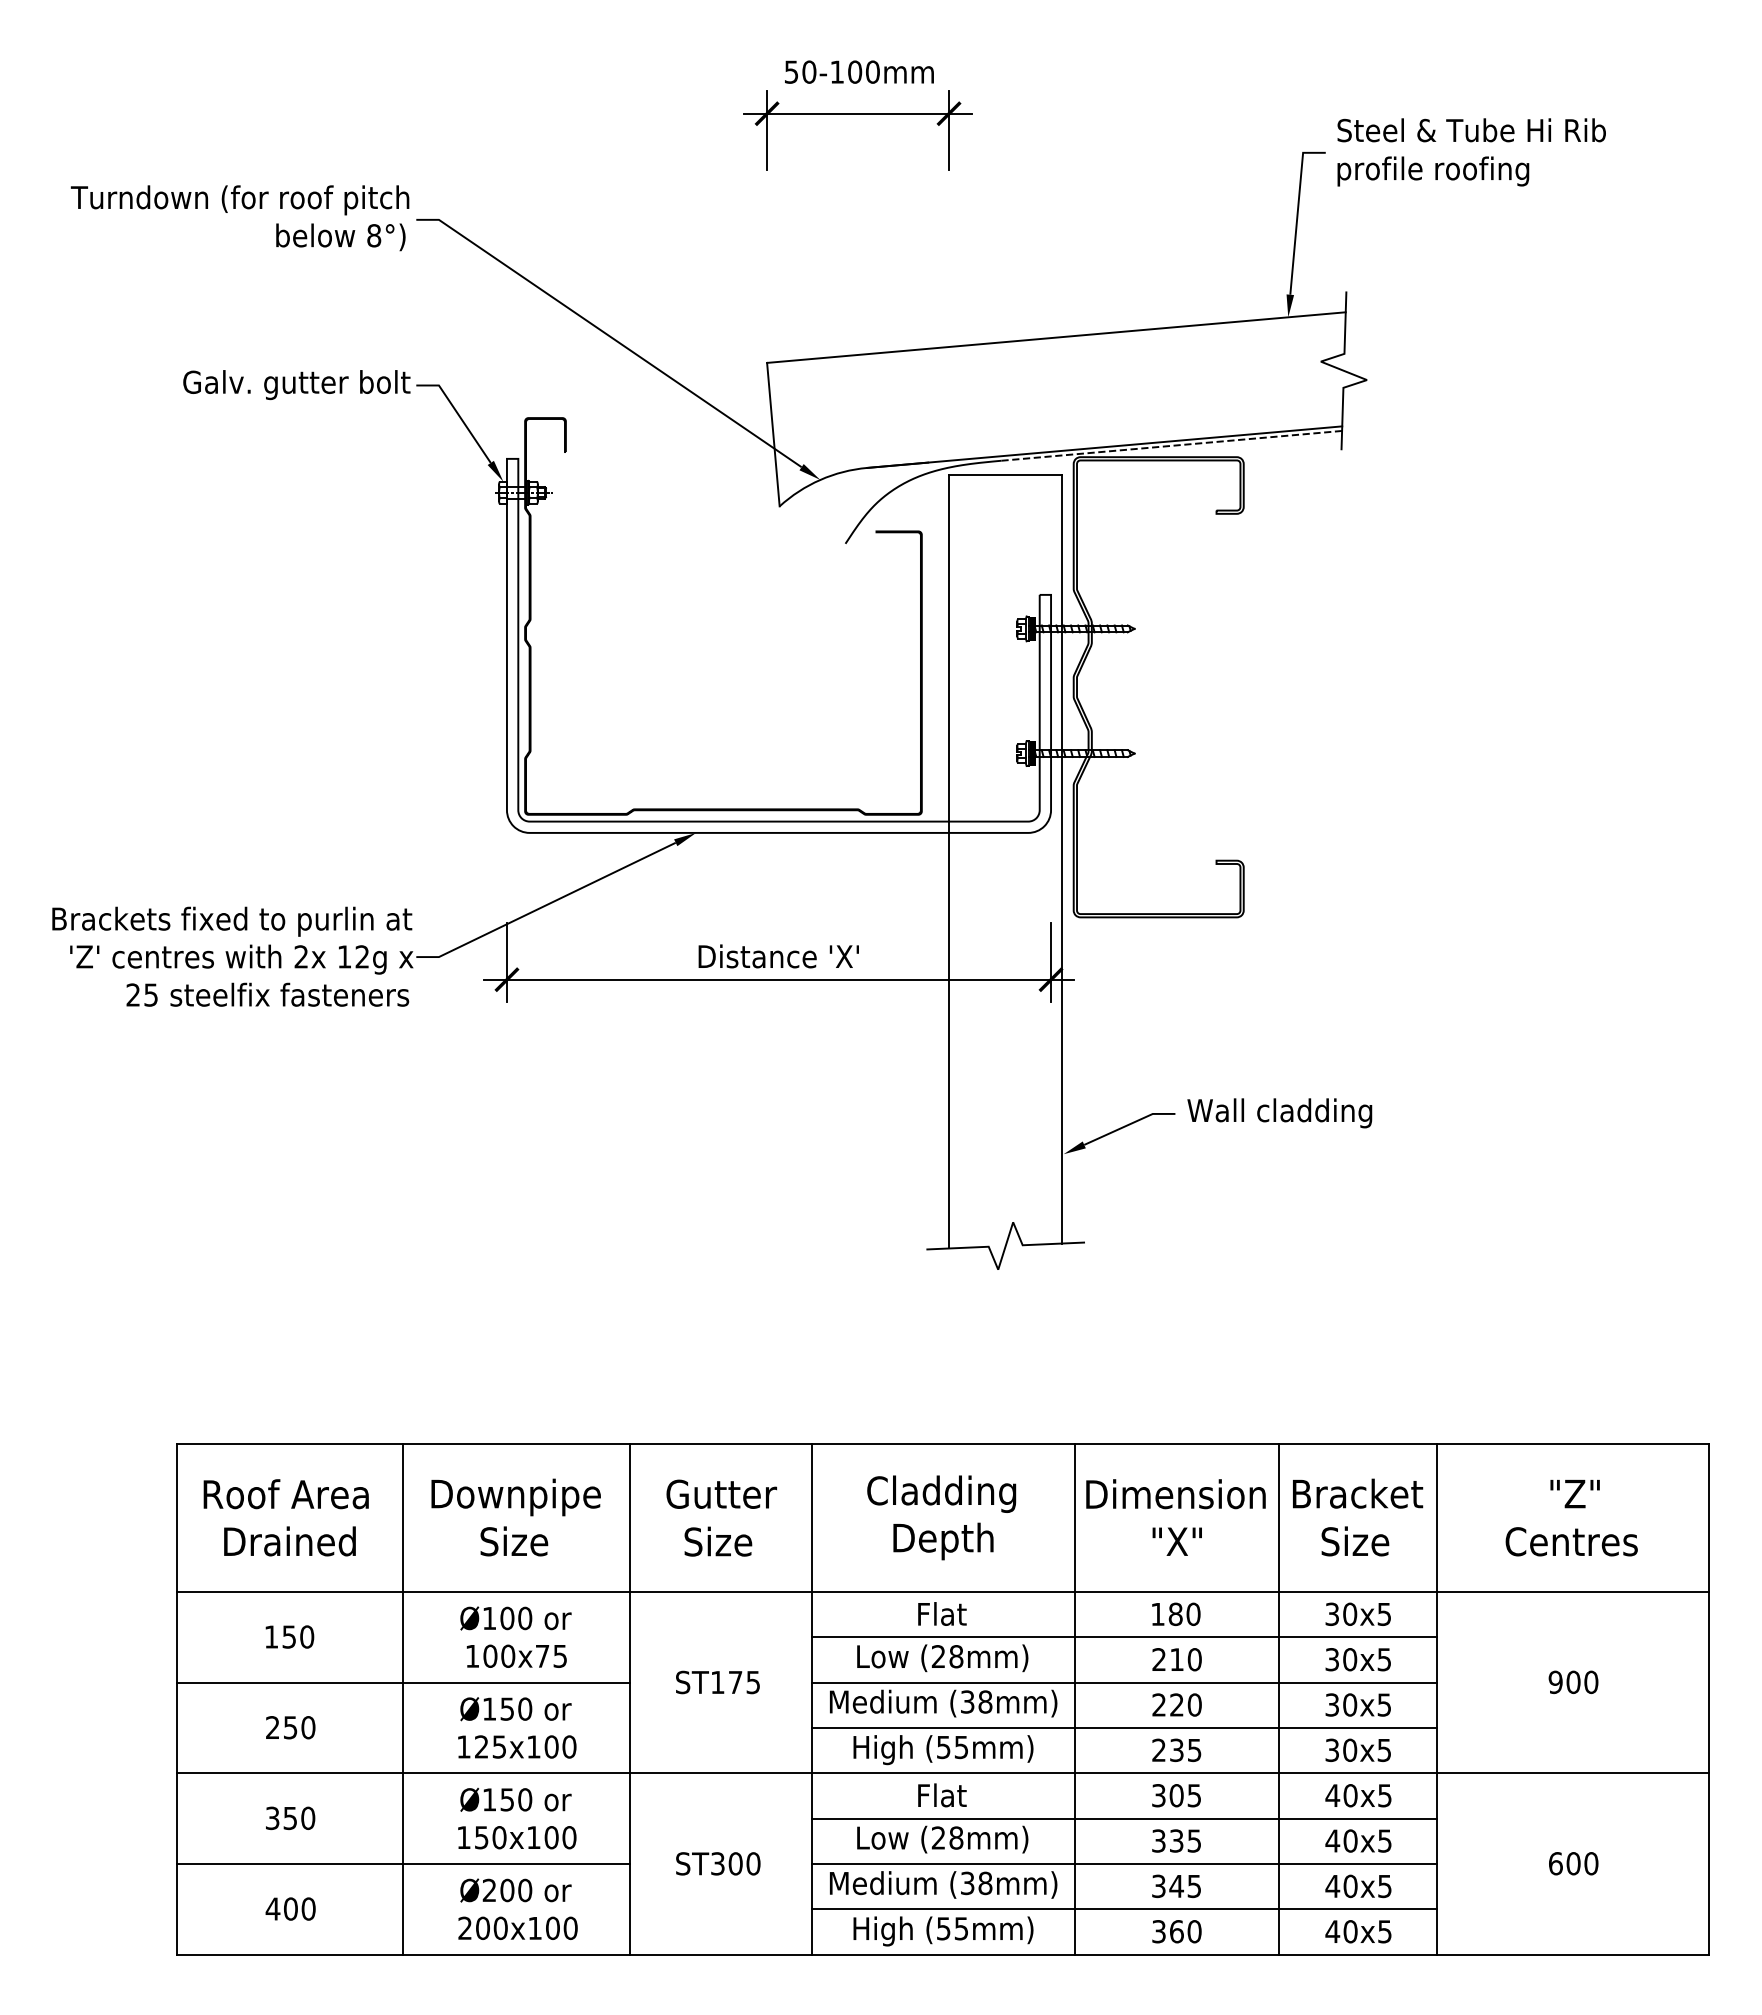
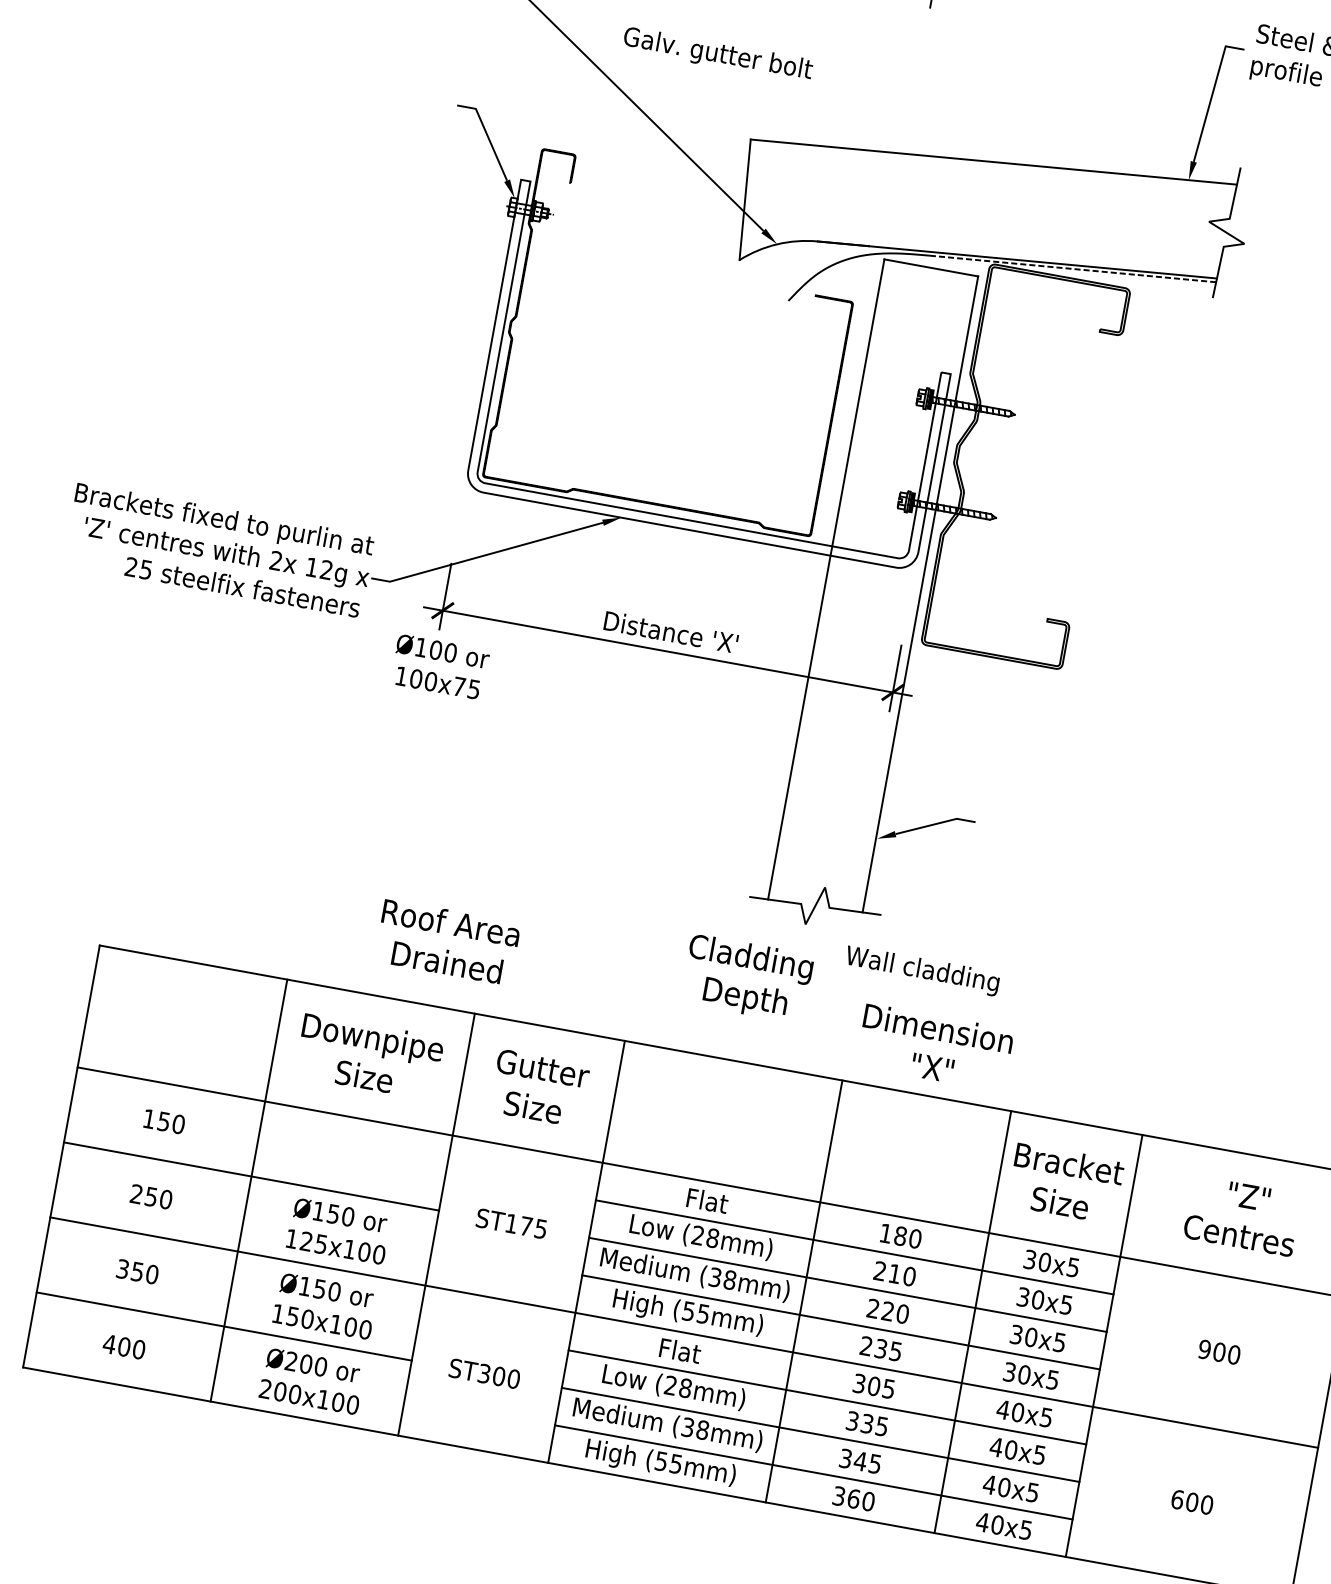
text: (296, 385) -> (717, 55), moved
text: (1279, 1113) -> (922, 971), moved
text: (285, 1517) -> (447, 941), moved
text: (941, 1517) -> (747, 978), moved
text: (1175, 1517) -> (934, 1047), moved
text: (515, 1636) -> (439, 666), moved

